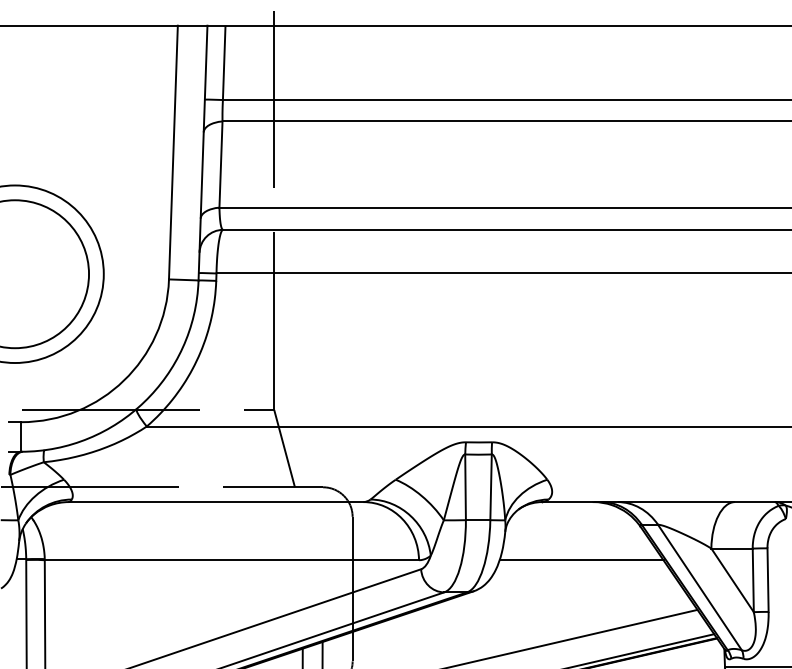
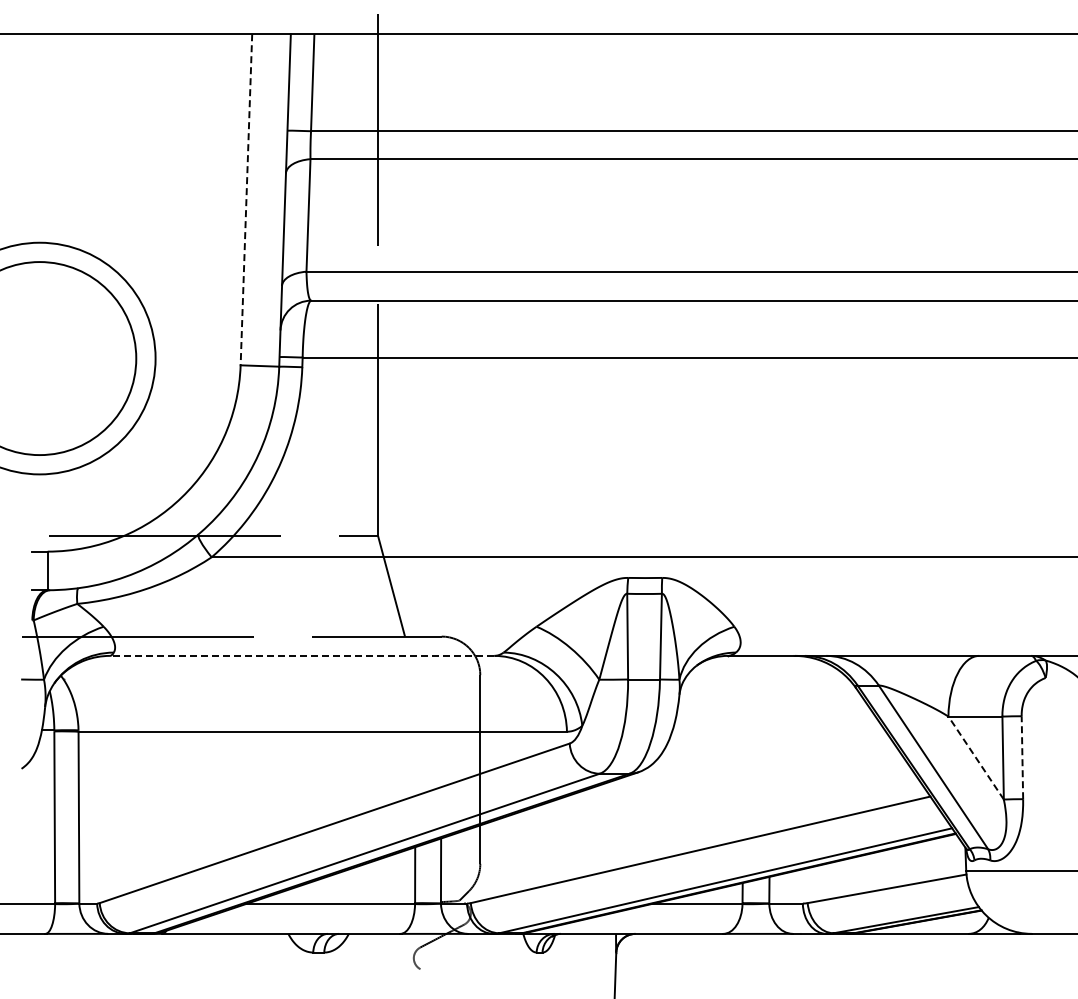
line: (173, 152) -> (246, 199), solid -> dashed
line: (215, 501) -> (301, 655), solid -> dashed
line: (581, 560) -> (778, 731), removed
line: (768, 579) -> (1022, 757), solid -> dashed
line: (732, 580) -> (976, 758), solid -> dashed

